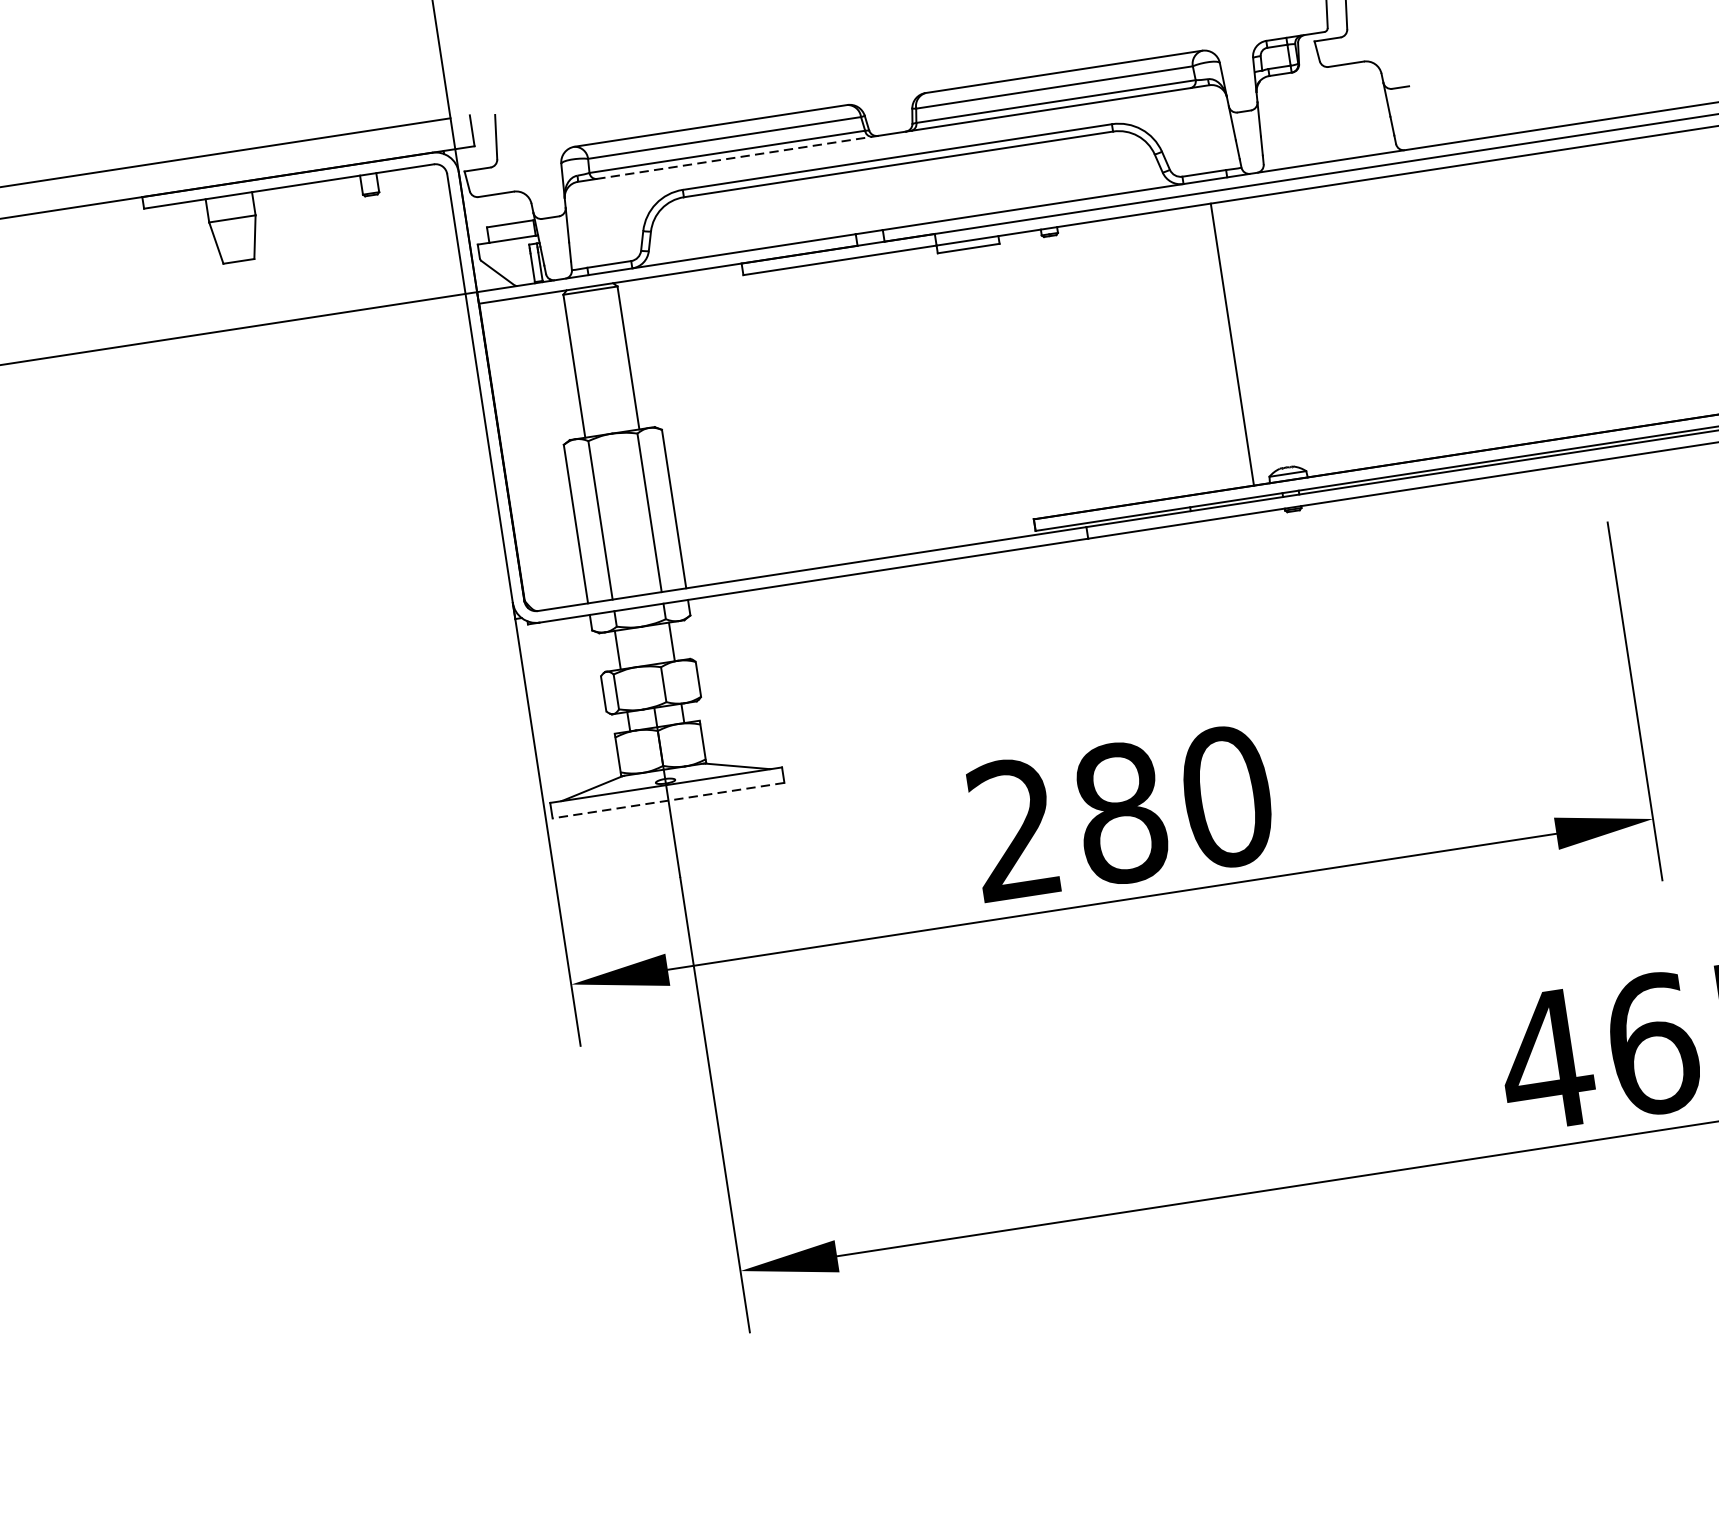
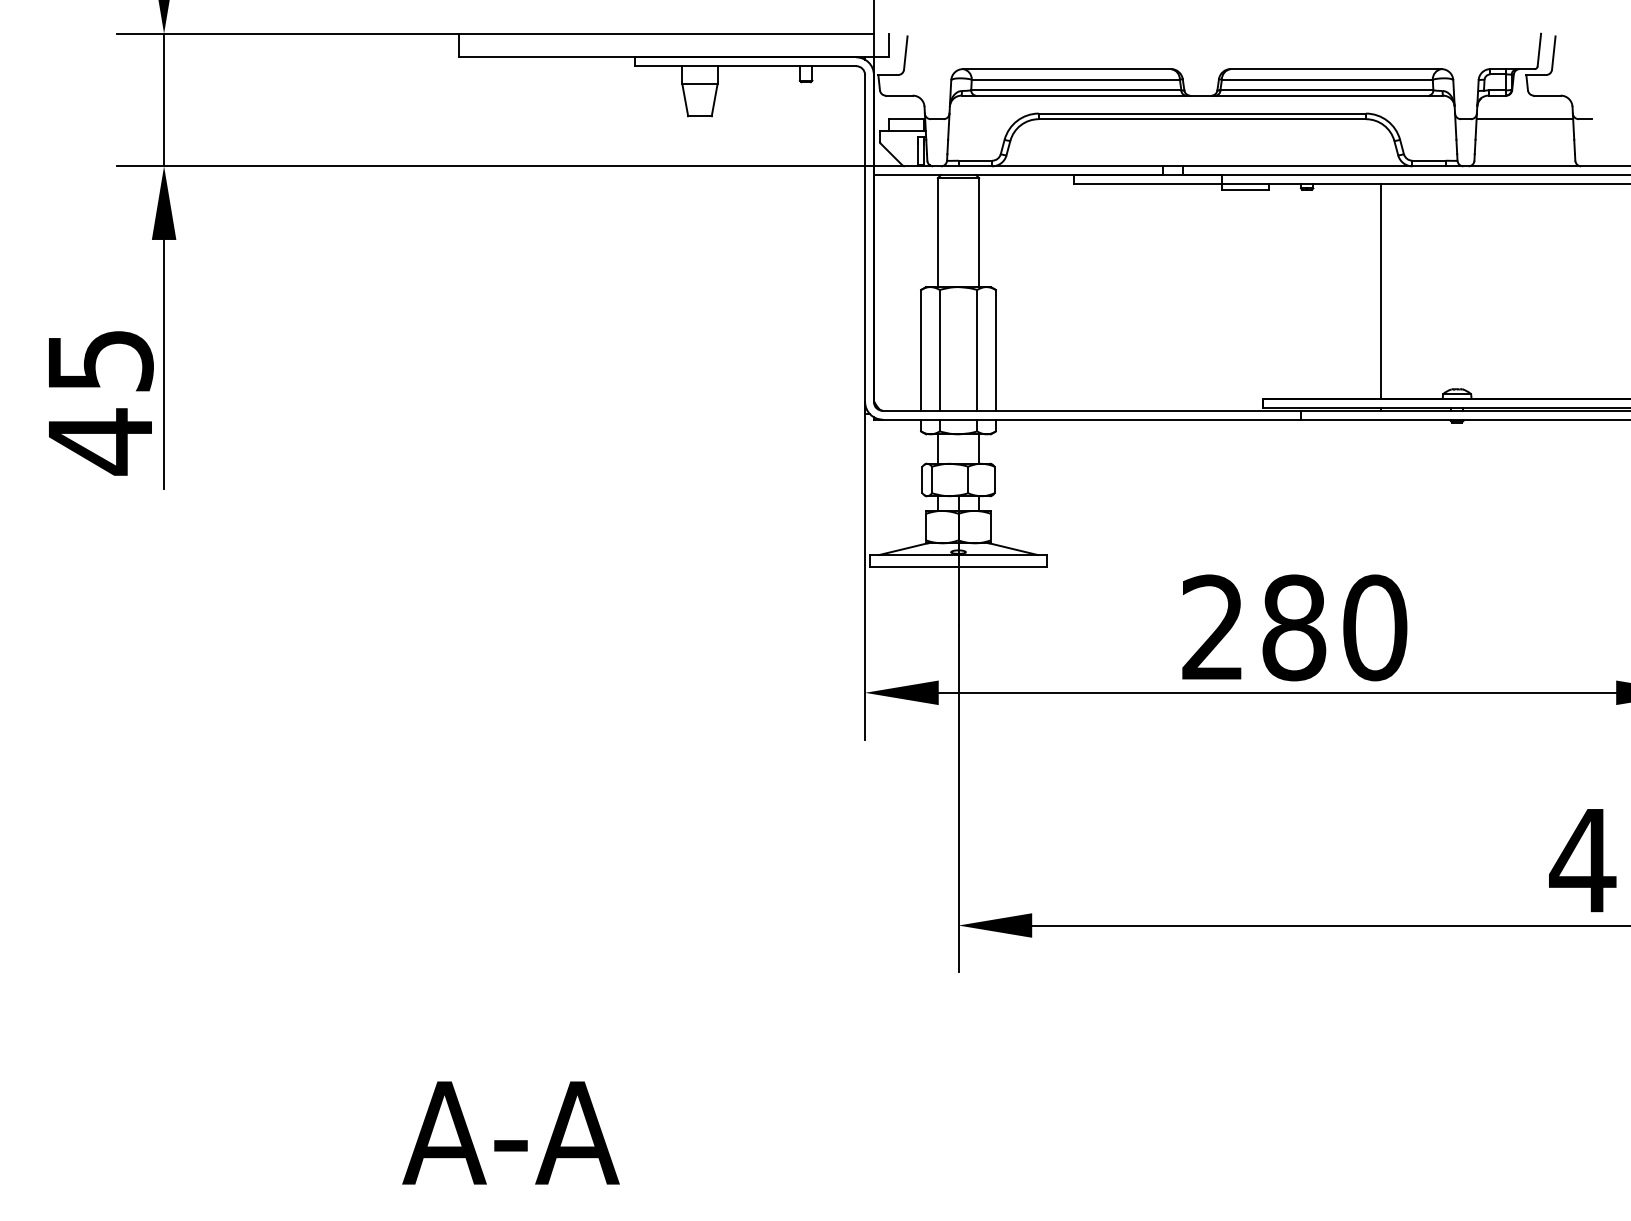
line: (1321, 100) -> (1524, 119), added
line: (735, 157) -> (1081, 95), dashed -> solid
line: (1232, 344) -> (1380, 291), moved
line: (668, 800) -> (958, 566), dashed -> solid

